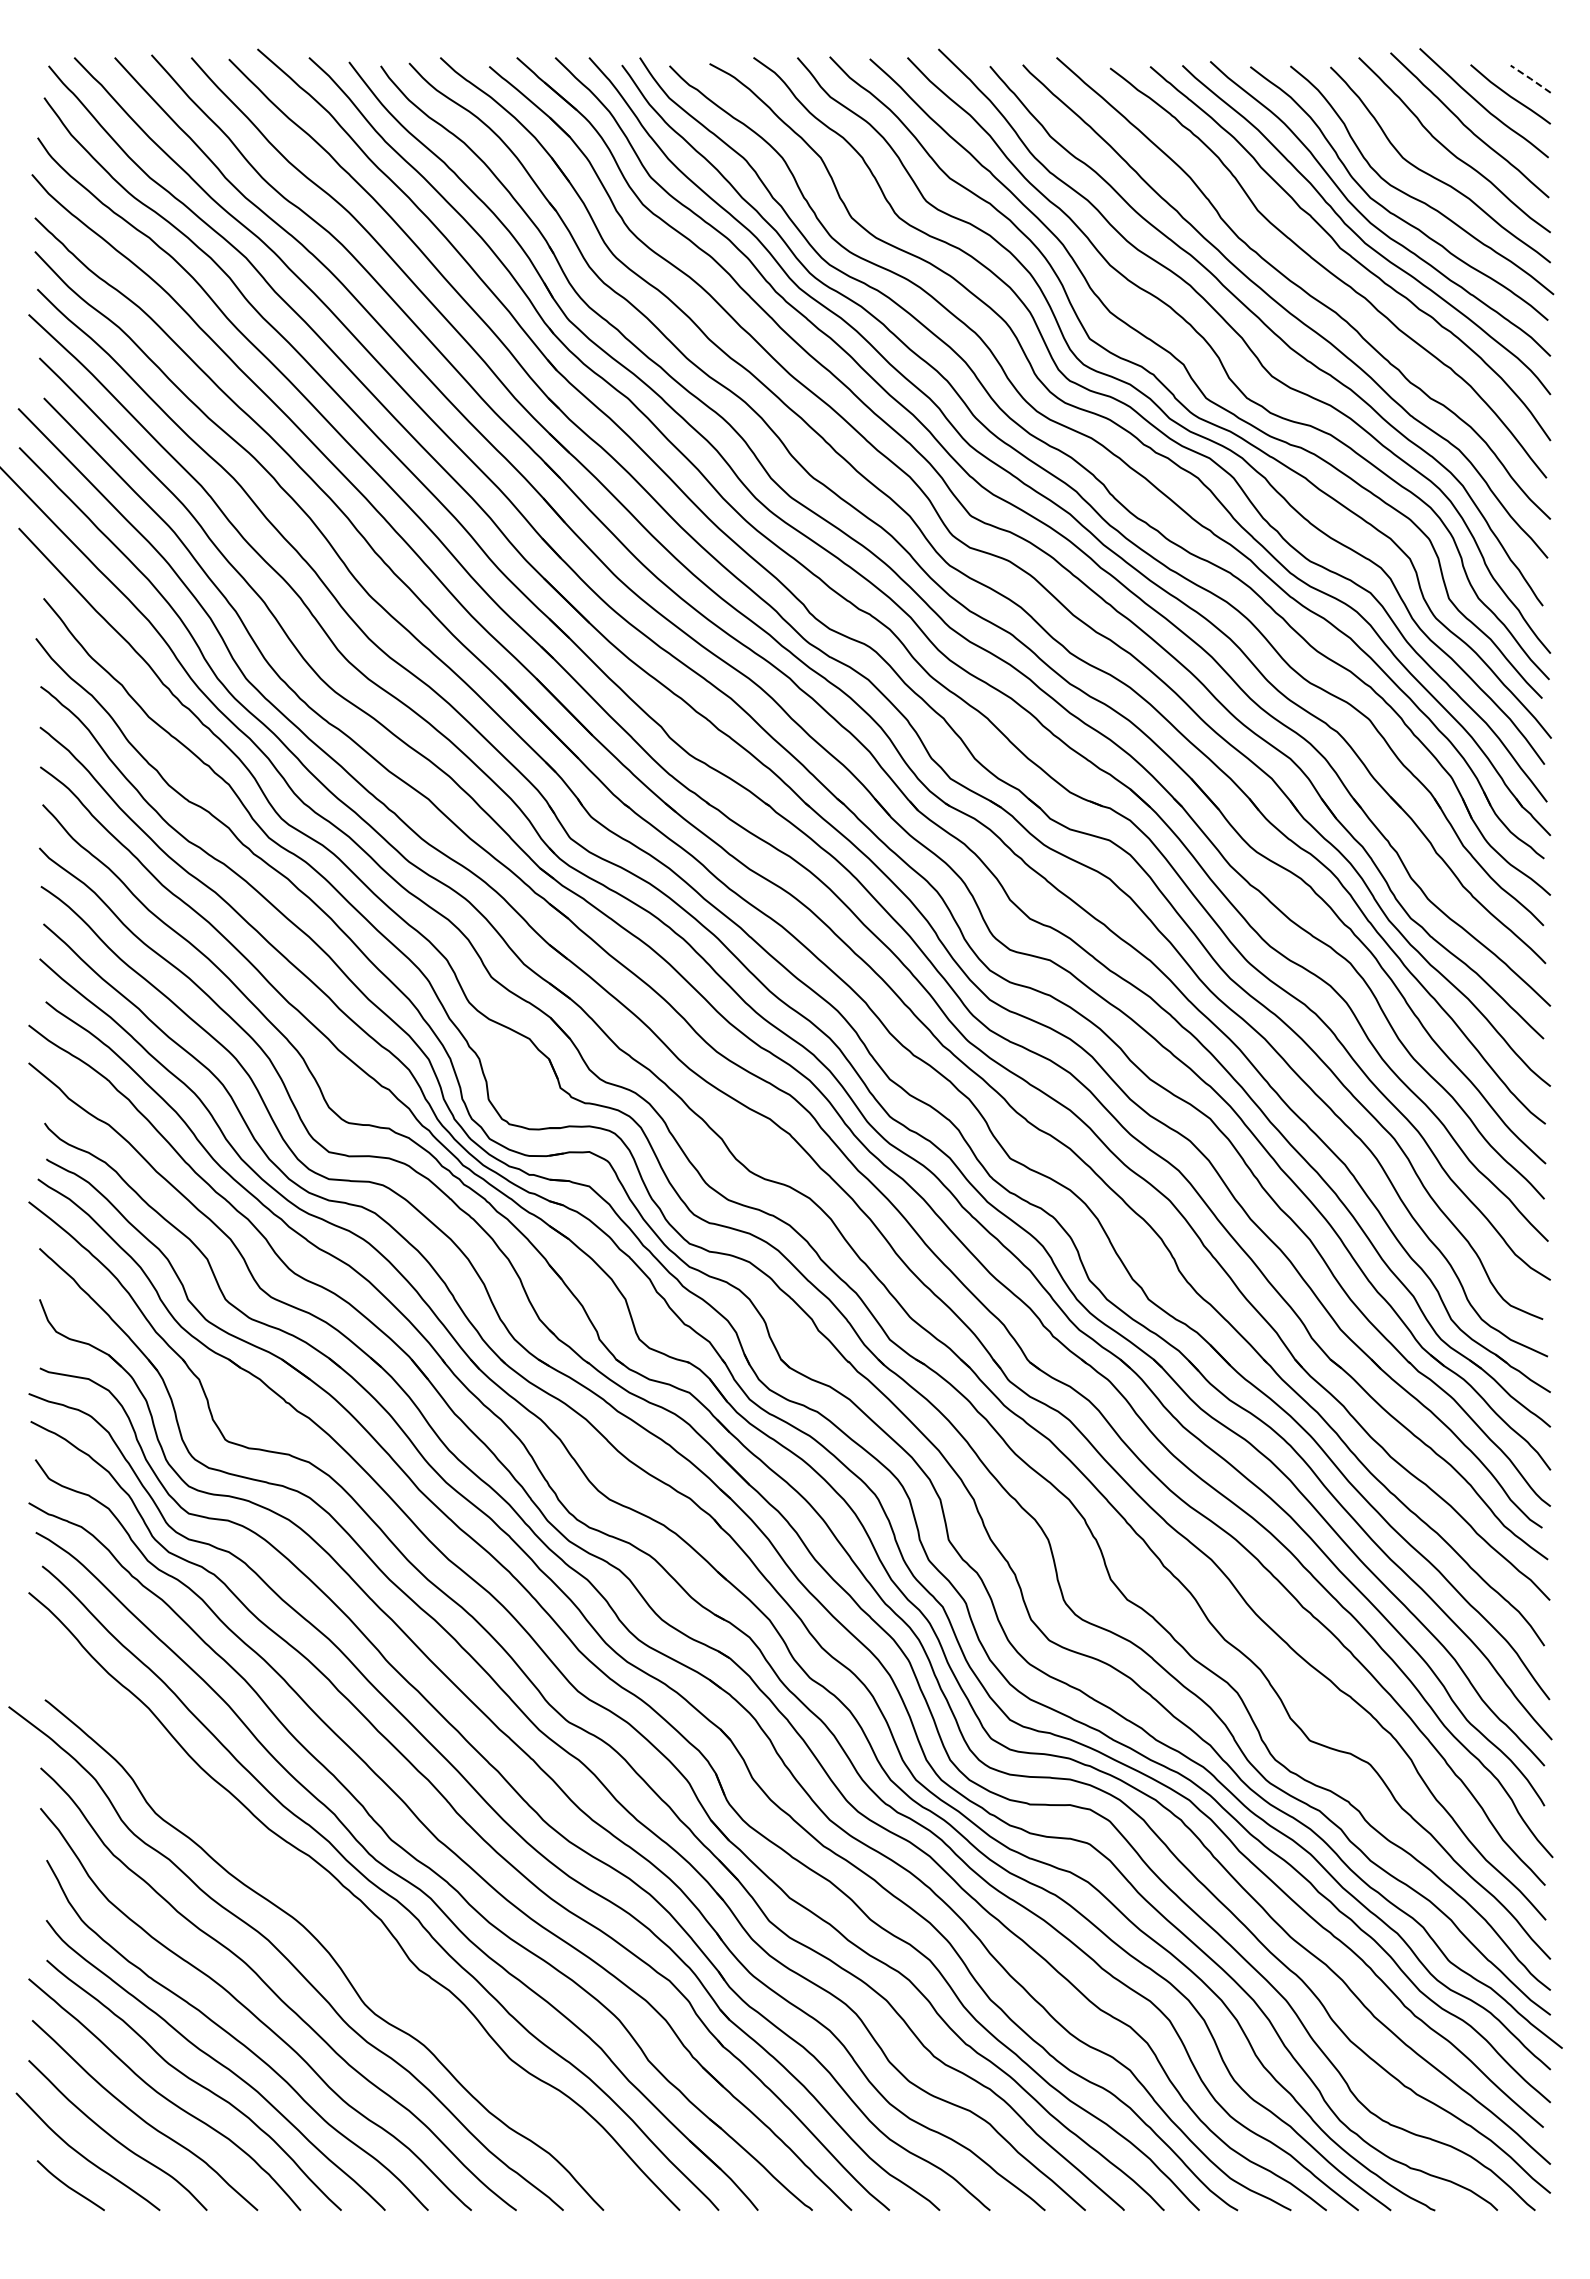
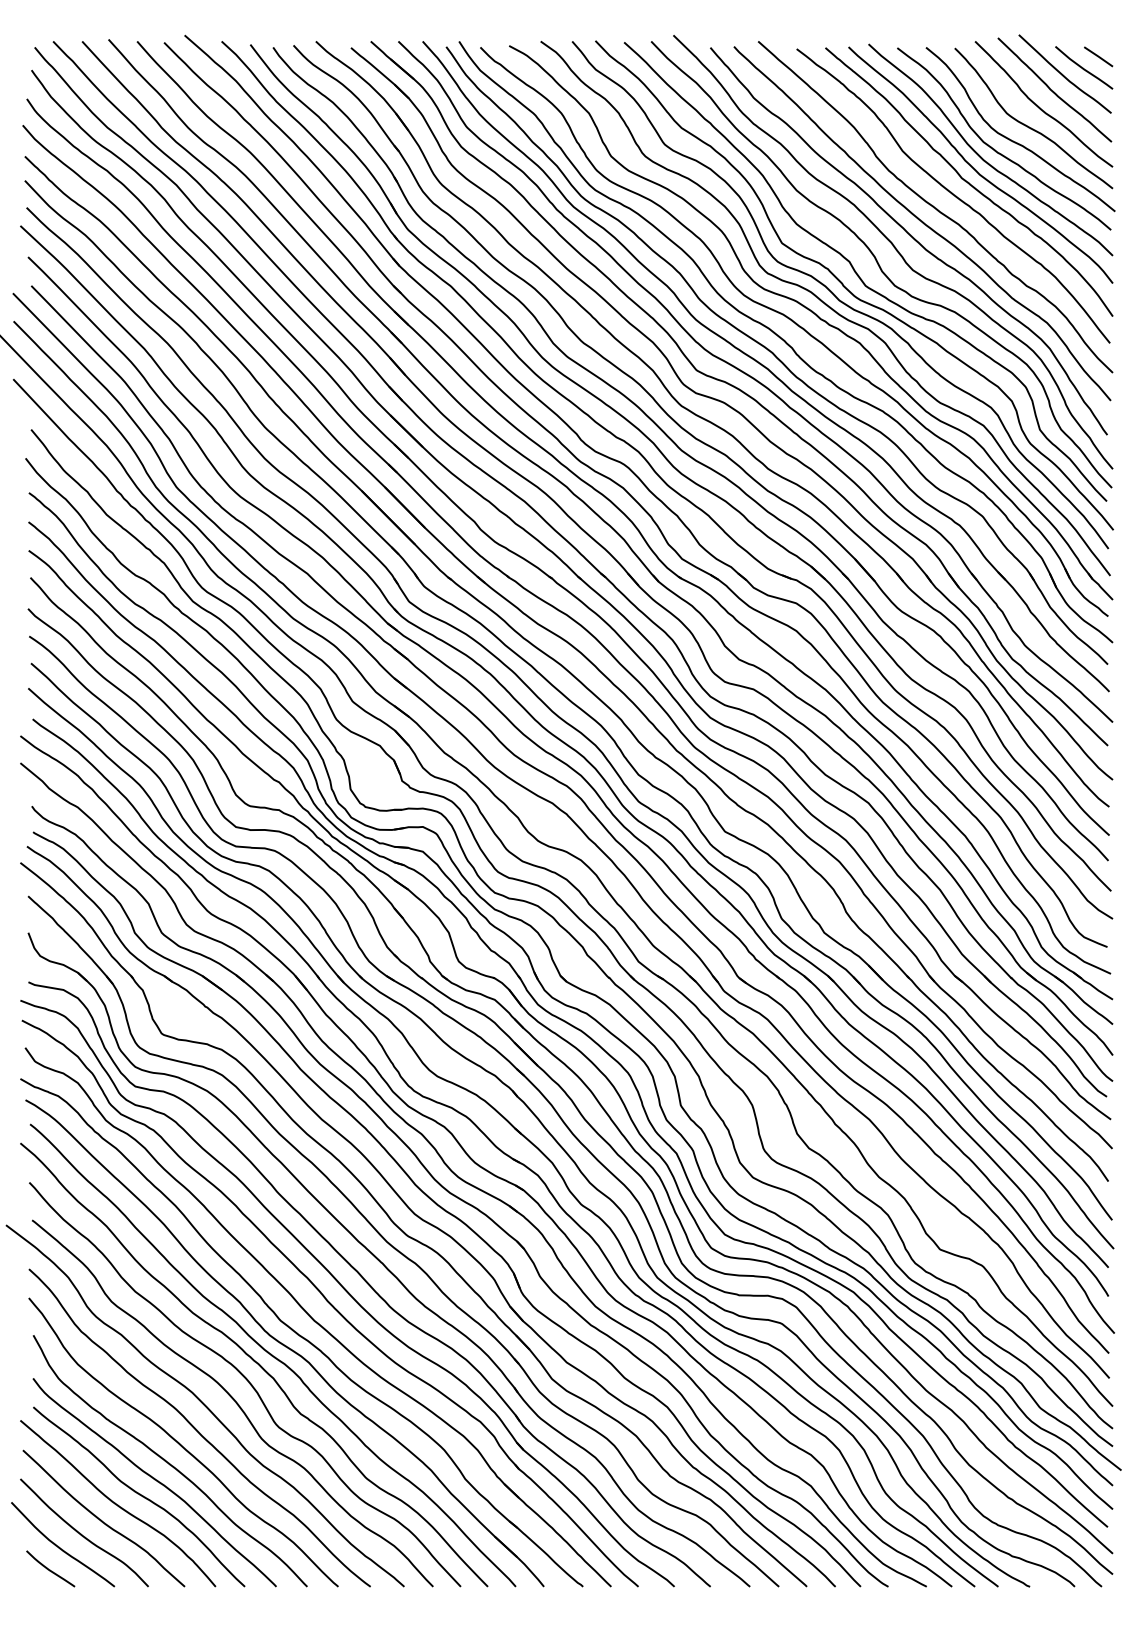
line: (1530, 78) -> (1098, 56), dashed -> solid
curve: (346, 1926) -> (248, 1382), added

